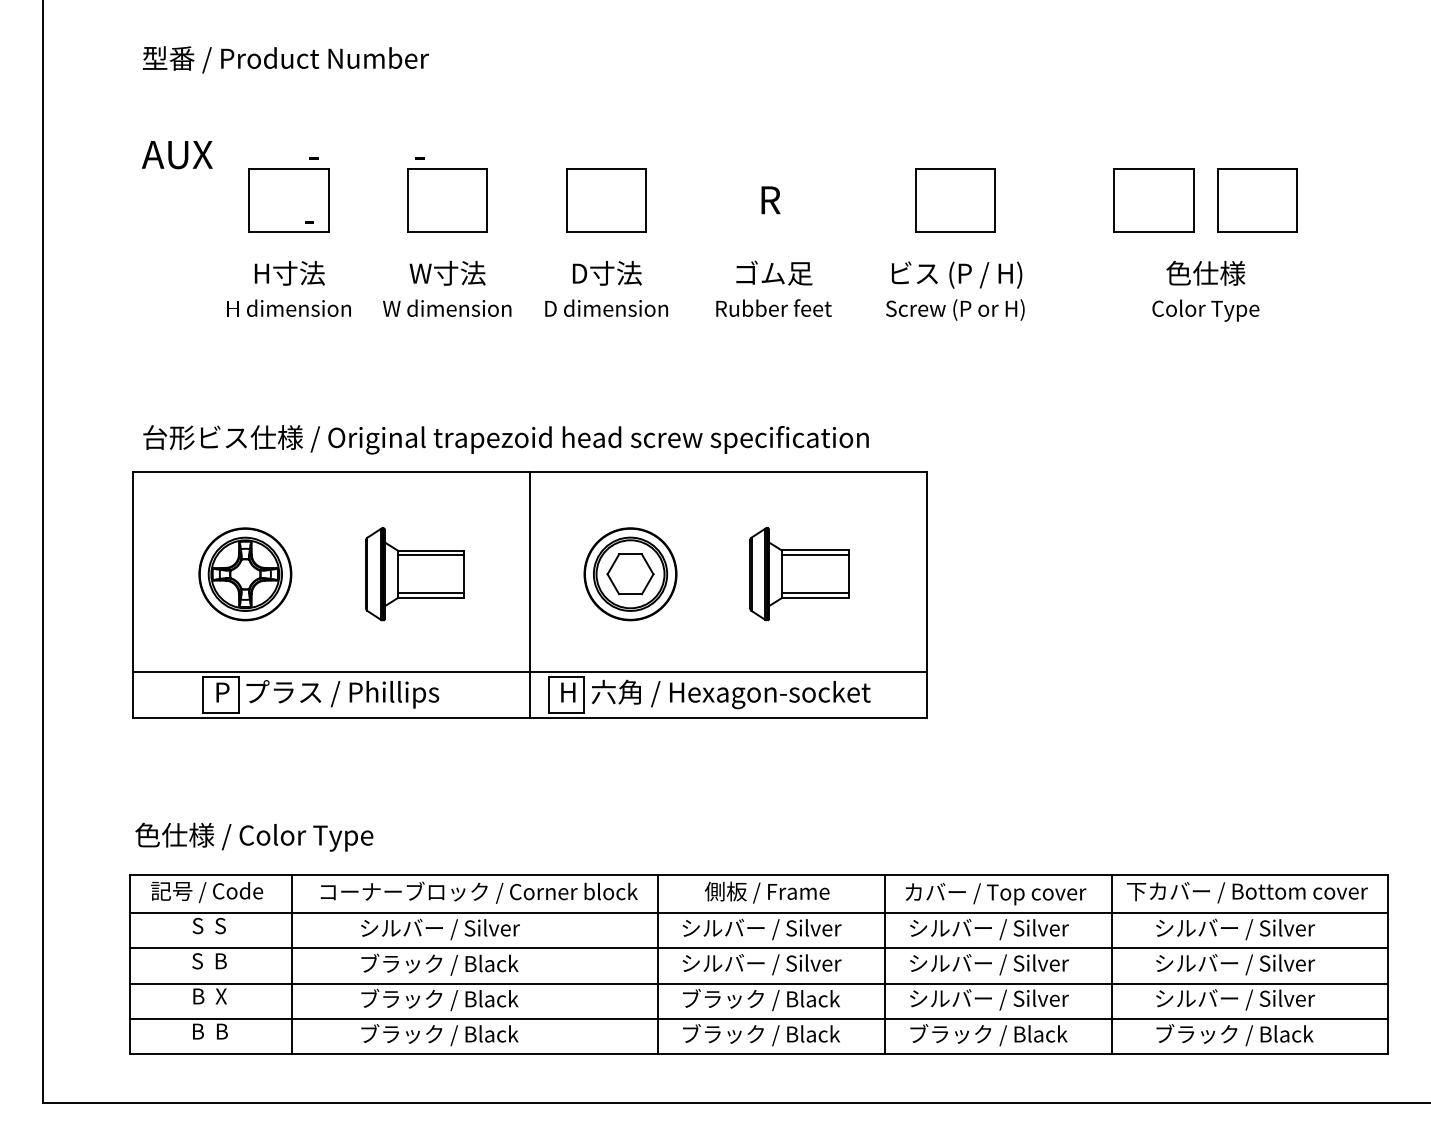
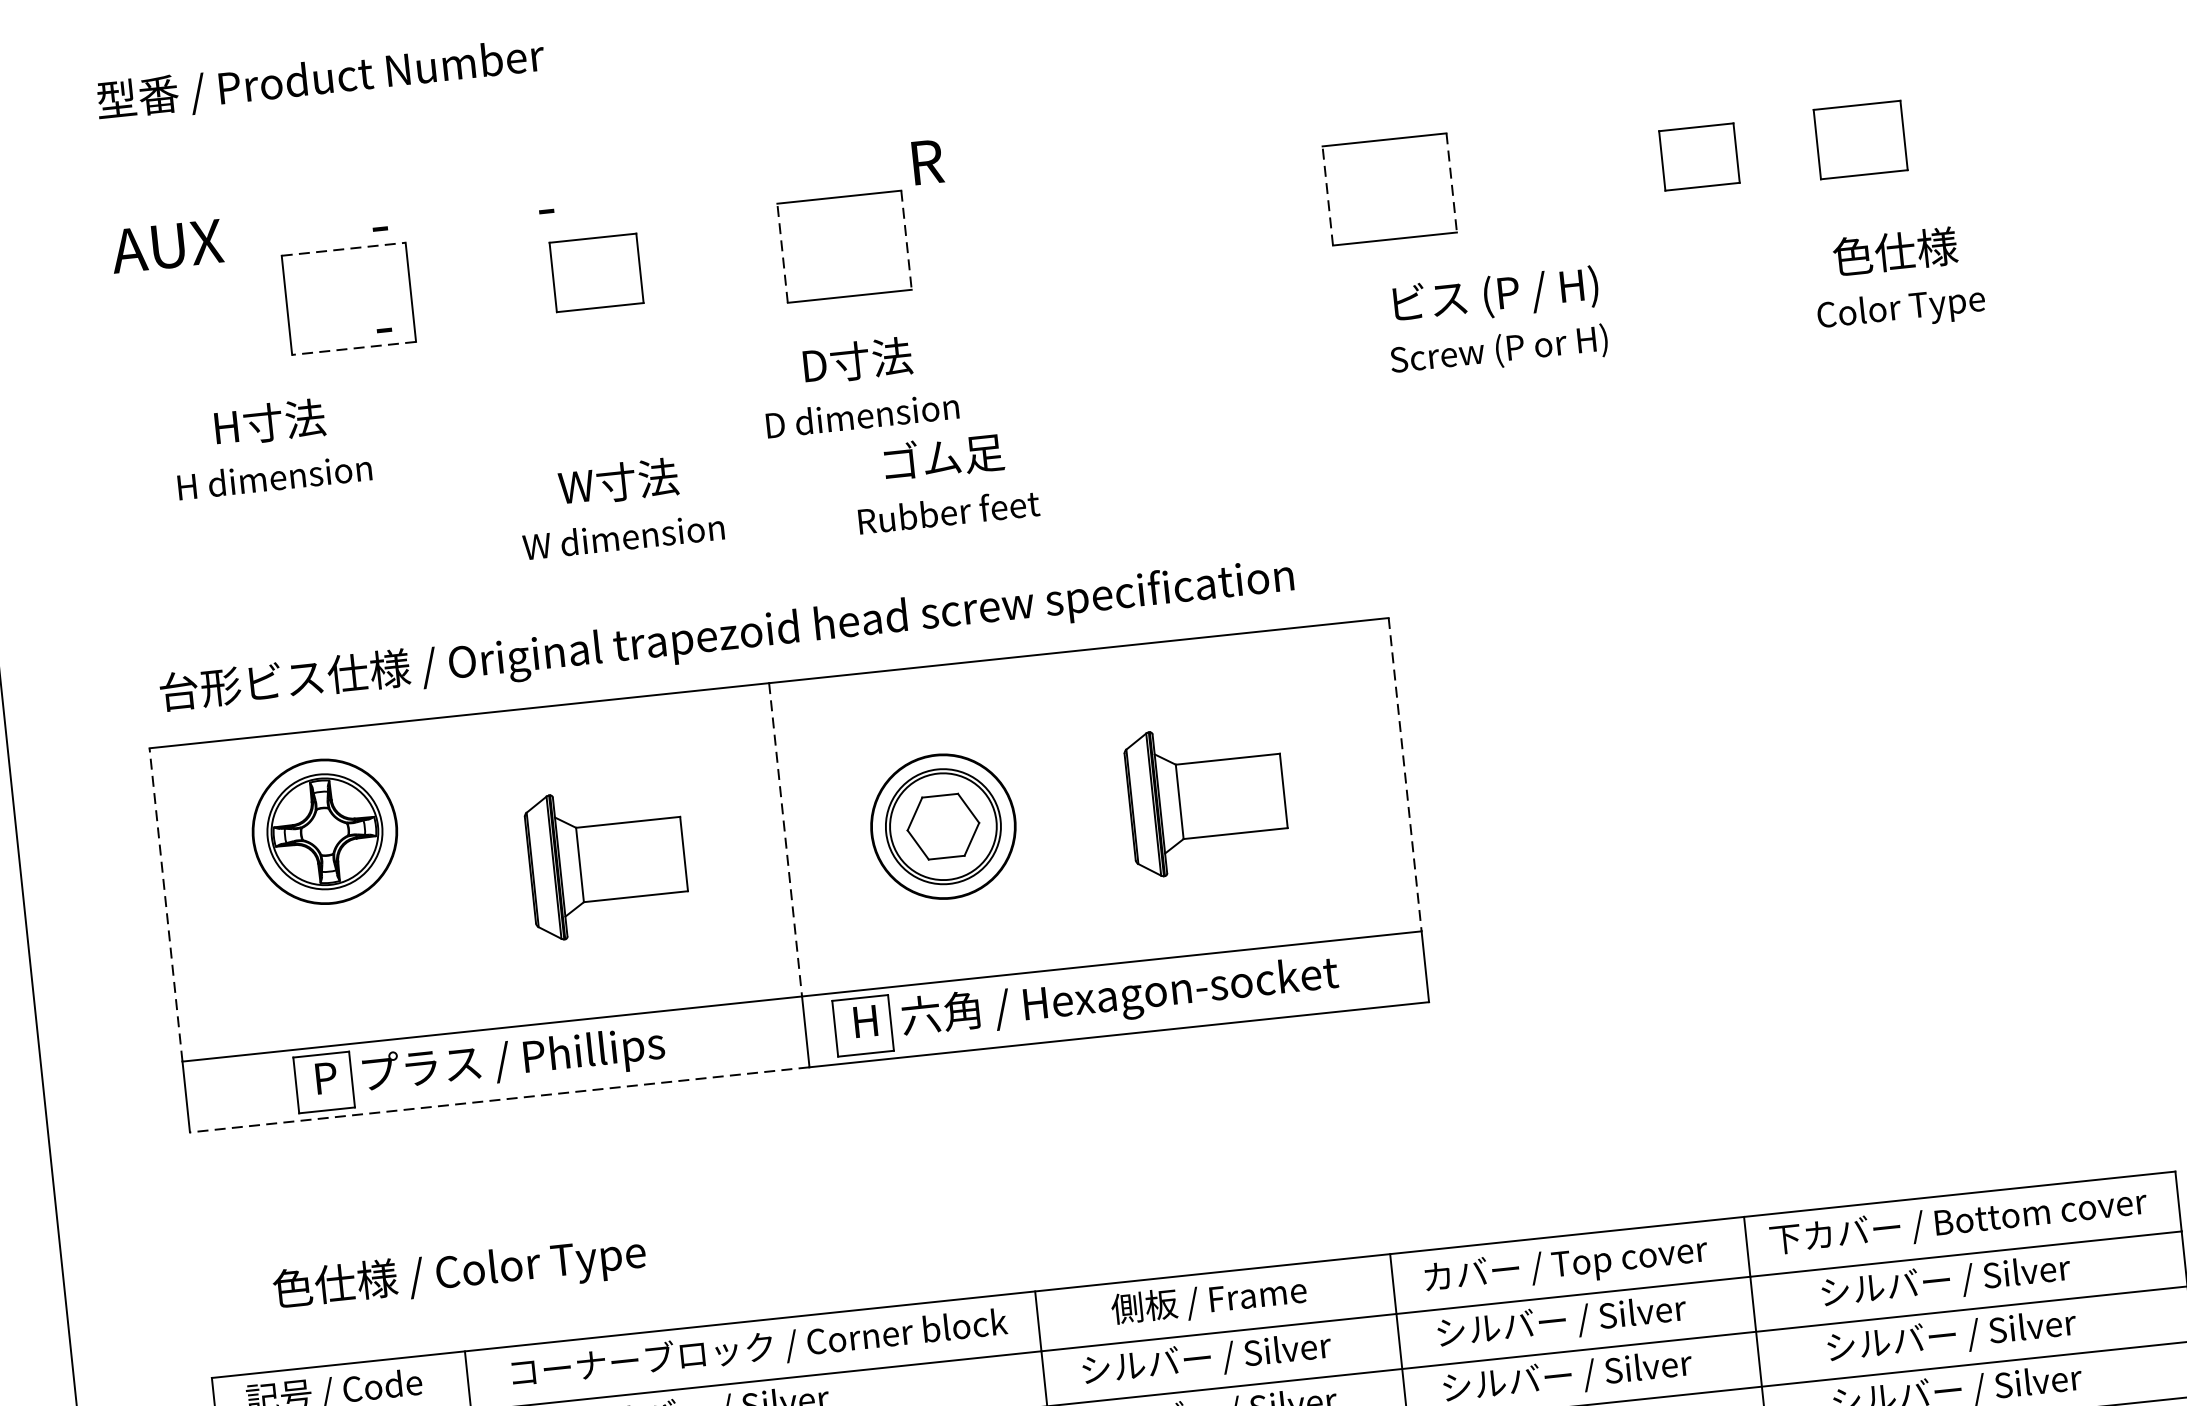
line: (289, 168) -> (344, 249), solid -> dashed
part: (447, 200) -> (596, 273), size x0.7
line: (566, 200) -> (782, 253), solid -> dashed
line: (646, 200) -> (907, 240), solid -> dashed
text: (770, 200) -> (927, 162), moved
line: (916, 200) -> (1328, 196), solid -> dashed
line: (995, 200) -> (1451, 183), solid -> dashed
part: (1153, 200) -> (1698, 157), size x0.6
part: (1257, 200) -> (1860, 140), size x0.7
line: (289, 232) -> (354, 349), solid -> dashed
text: (288, 288) -> (270, 446), moved
text: (447, 288) -> (620, 505), moved
text: (773, 288) -> (944, 481), moved
text: (955, 290) -> (1496, 320), moved
text: (1205, 291) -> (1897, 280), moved
line: (430, 555) -> (628, 830), removed
line: (814, 555) -> (1227, 767), removed
line: (132, 571) -> (165, 904), solid -> dashed
line: (529, 572) -> (785, 840), solid -> dashed
line: (926, 572) -> (1405, 775), solid -> dashed
part: (245, 574) -> (325, 832), moved
line: (430, 593) -> (634, 889), removed
line: (814, 593) -> (1233, 826), removed
line: (330, 717) -> (498, 1099), solid -> dashed
text: (254, 836) -> (459, 1272), moved

